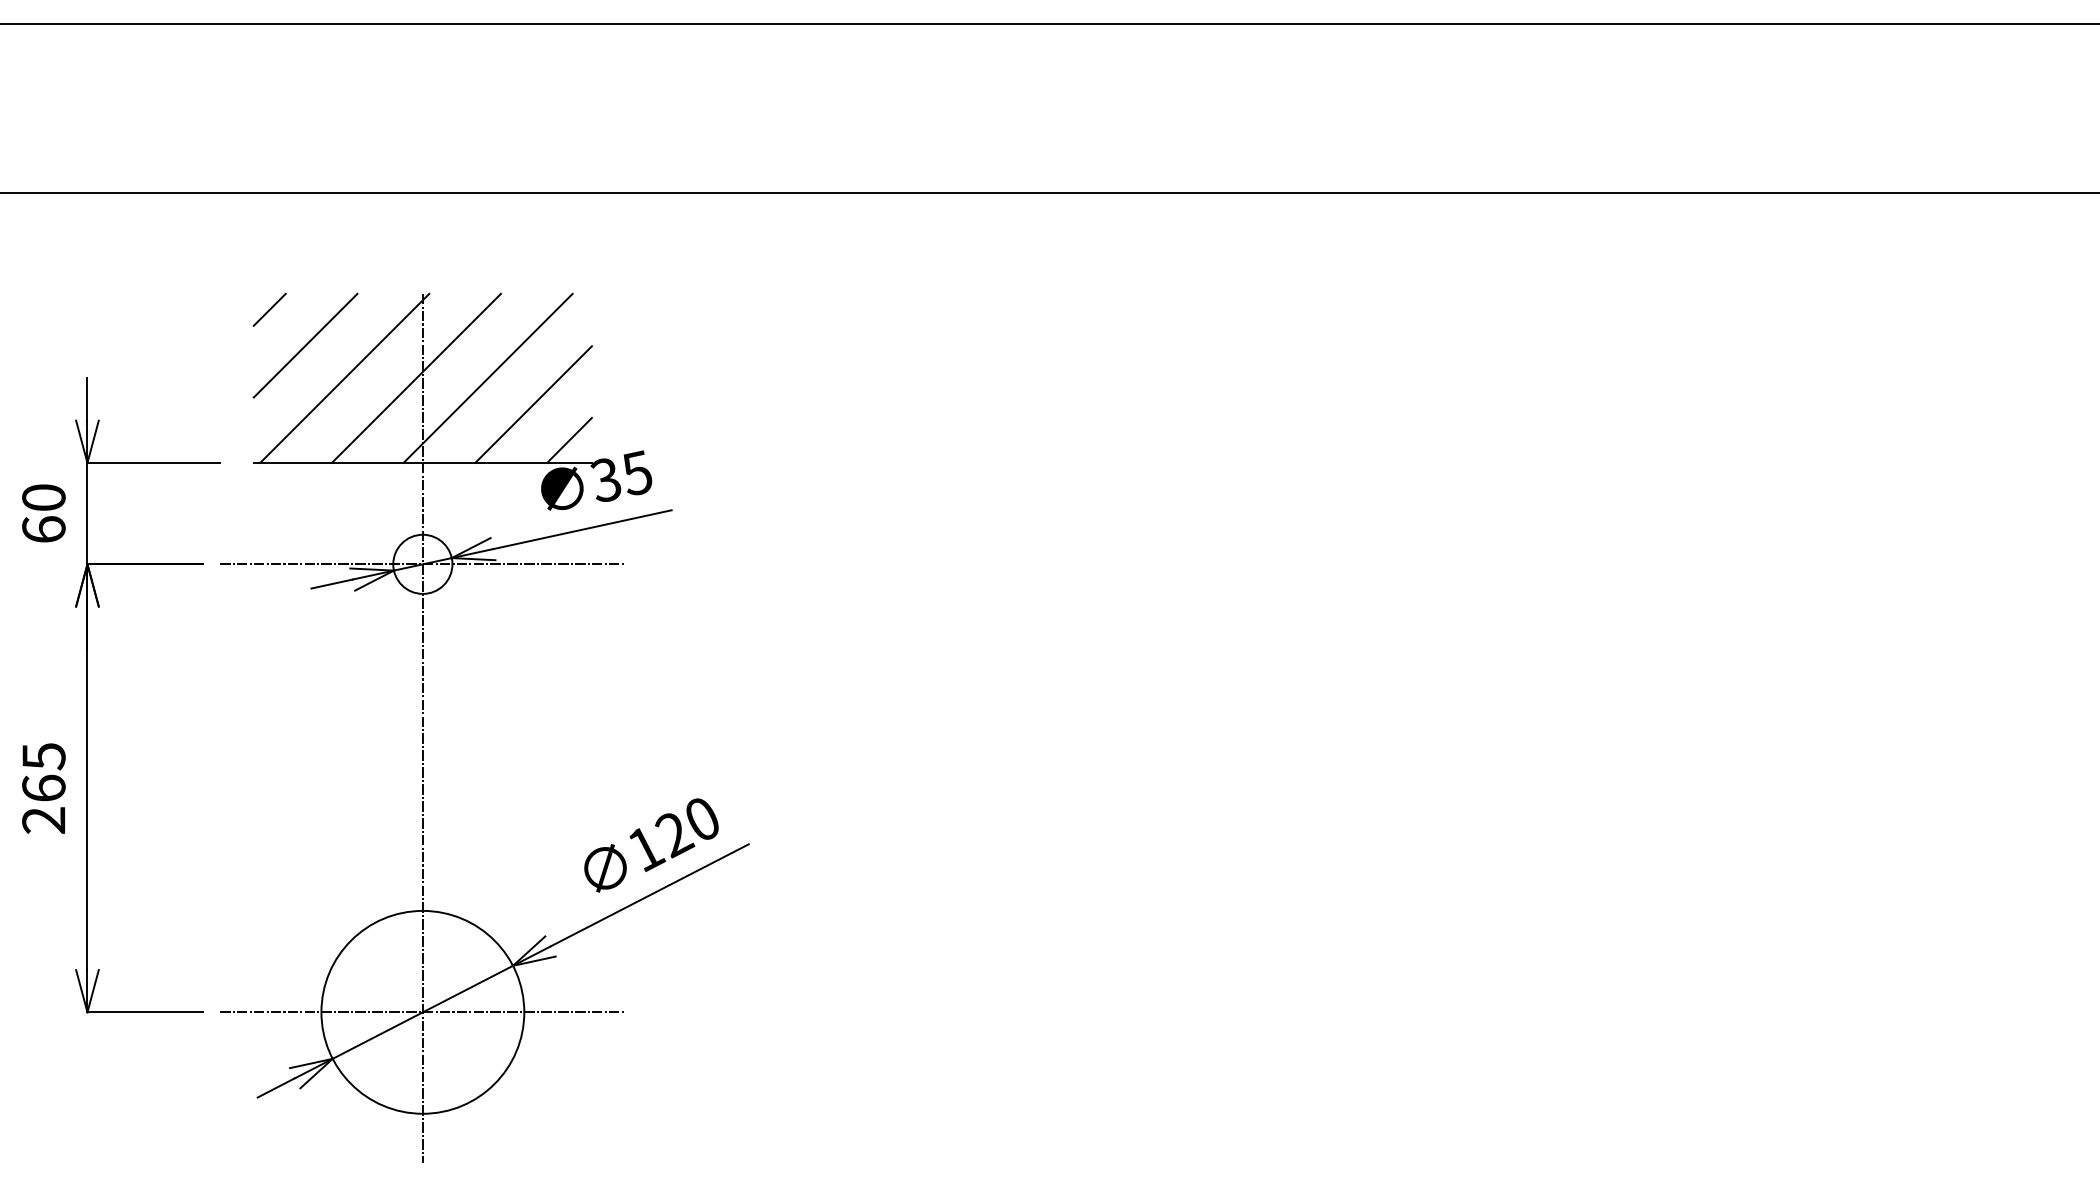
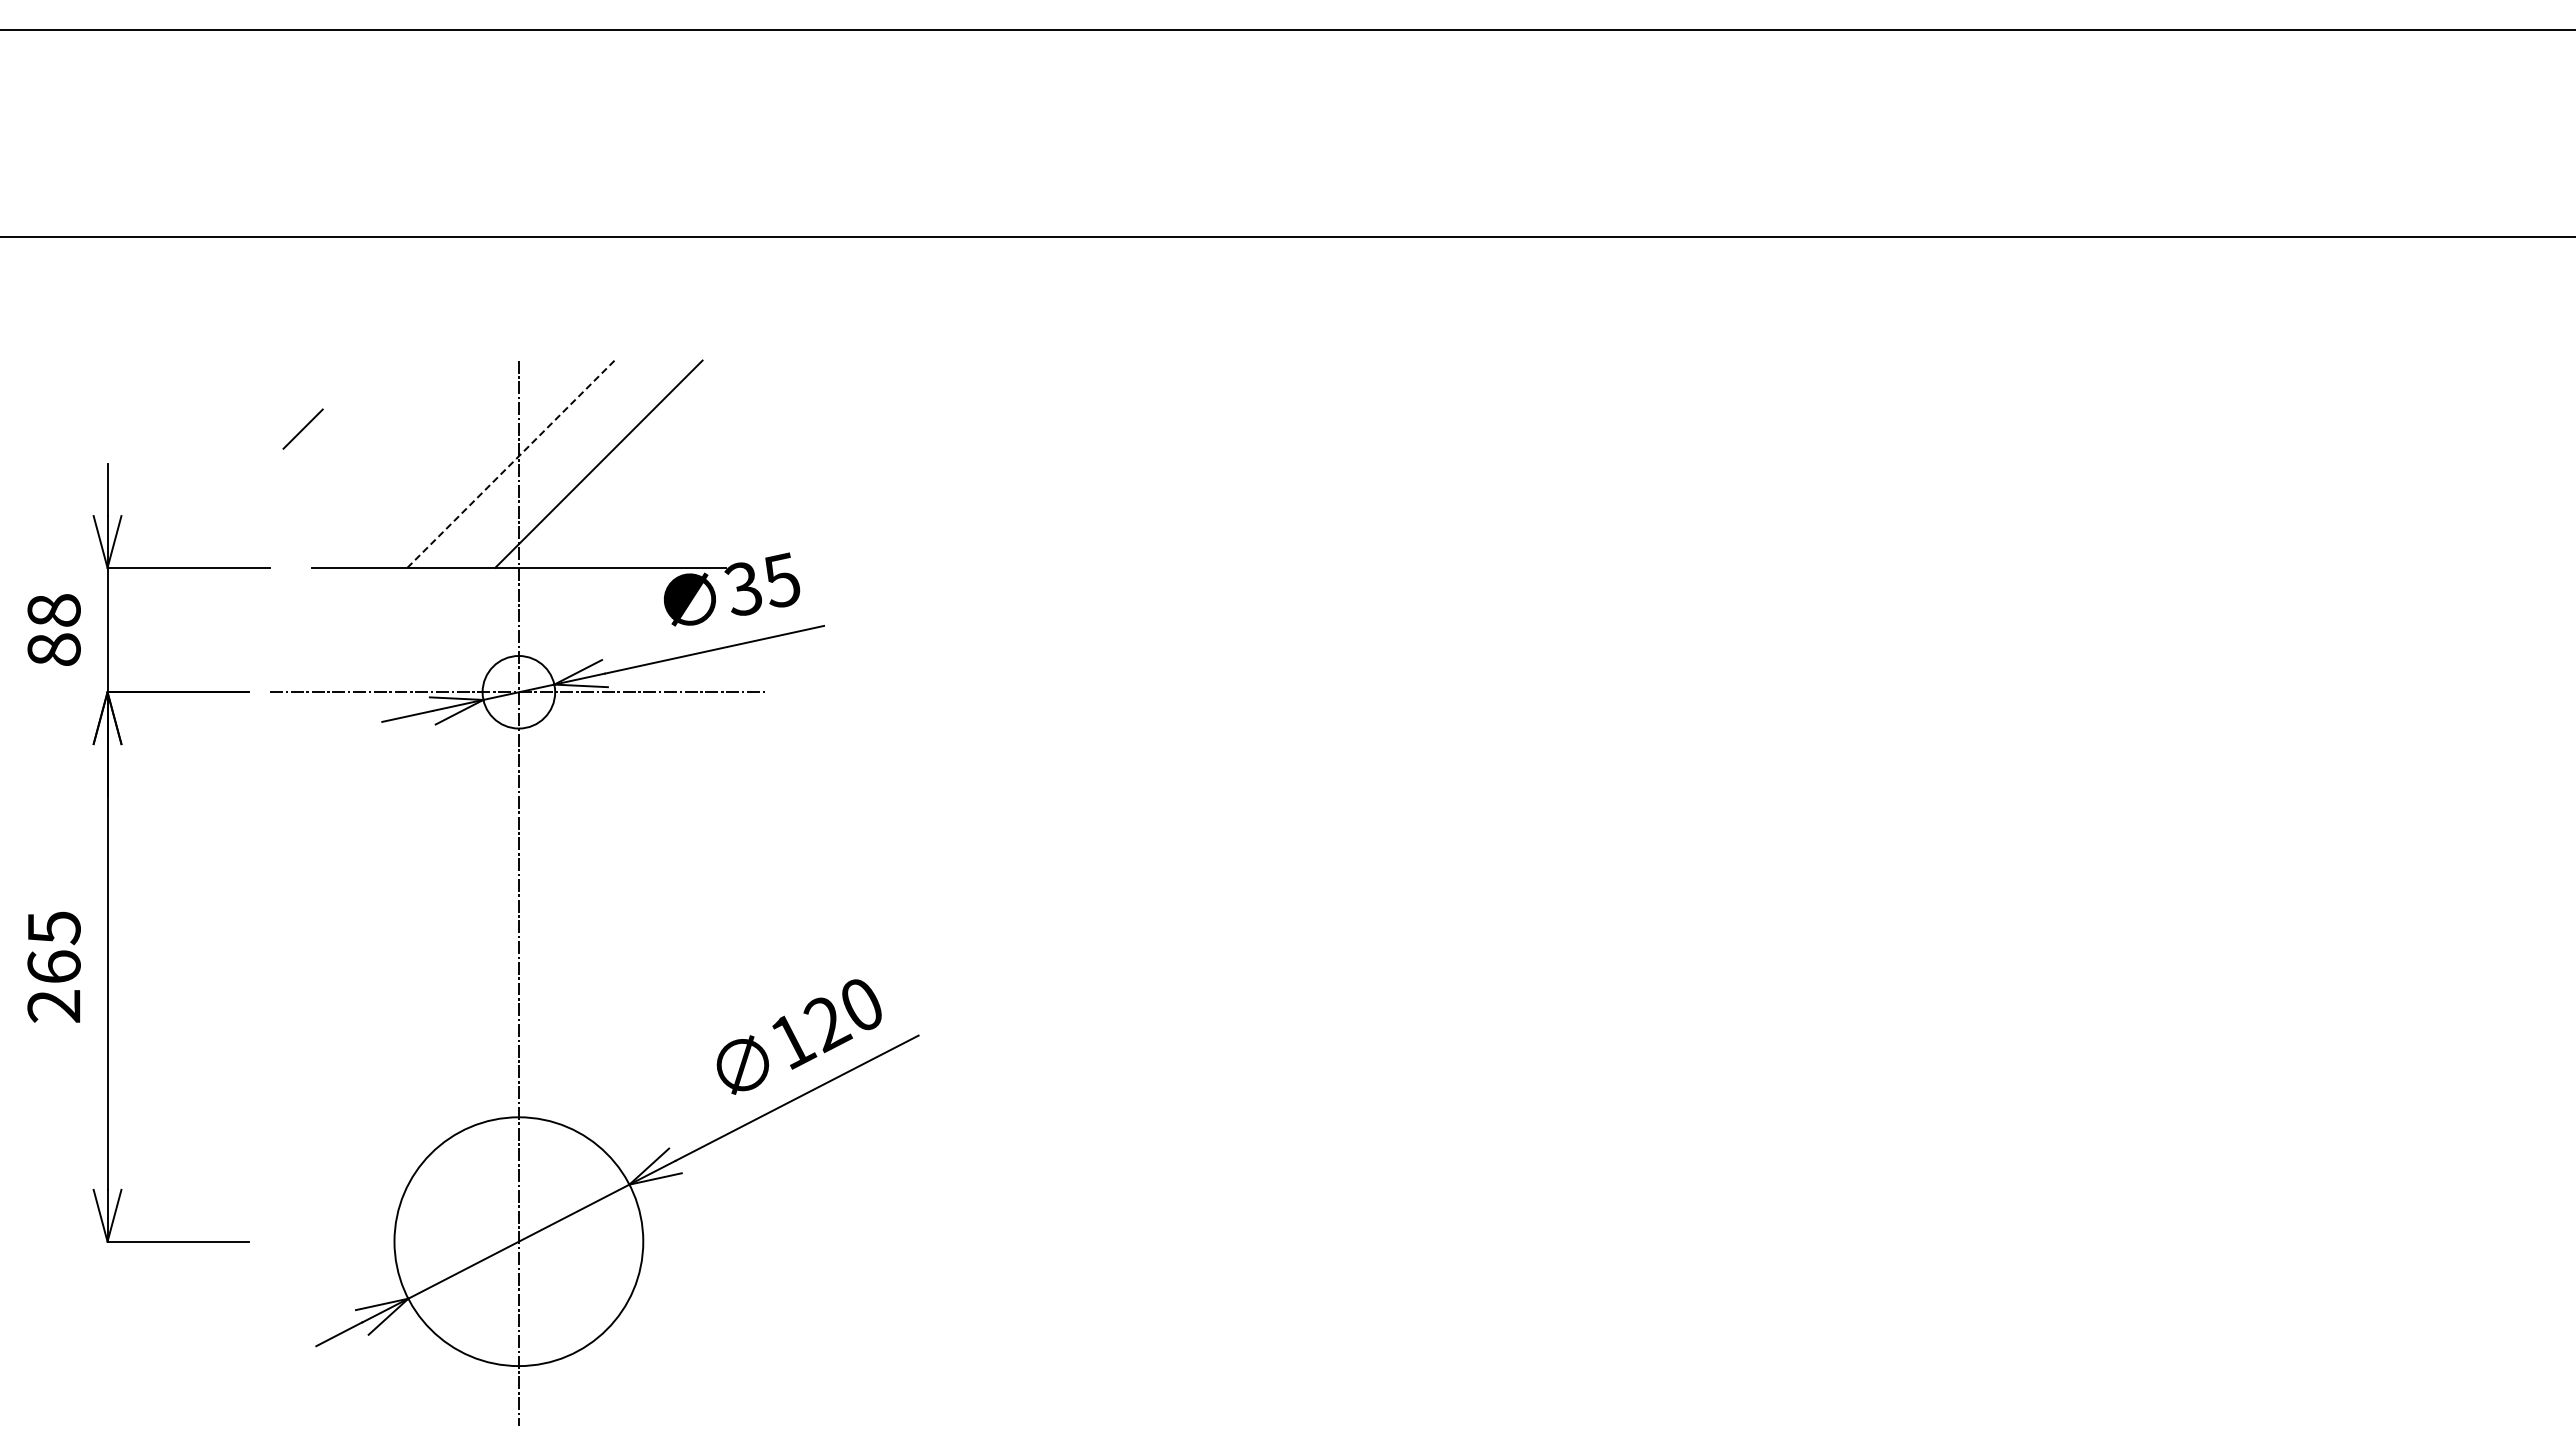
line: (269, 309) -> (302, 428), moved
line: (305, 345) -> (374, 423), removed
line: (344, 377) -> (422, 463), removed
line: (416, 378) -> (511, 464), solid -> dashed
line: (533, 403) -> (654, 495), removed
line: (569, 439) -> (698, 539), removed
text: (43, 513) -> (53, 629), 60 -> 88
line: (422, 1012) -> (518, 1241), removed

